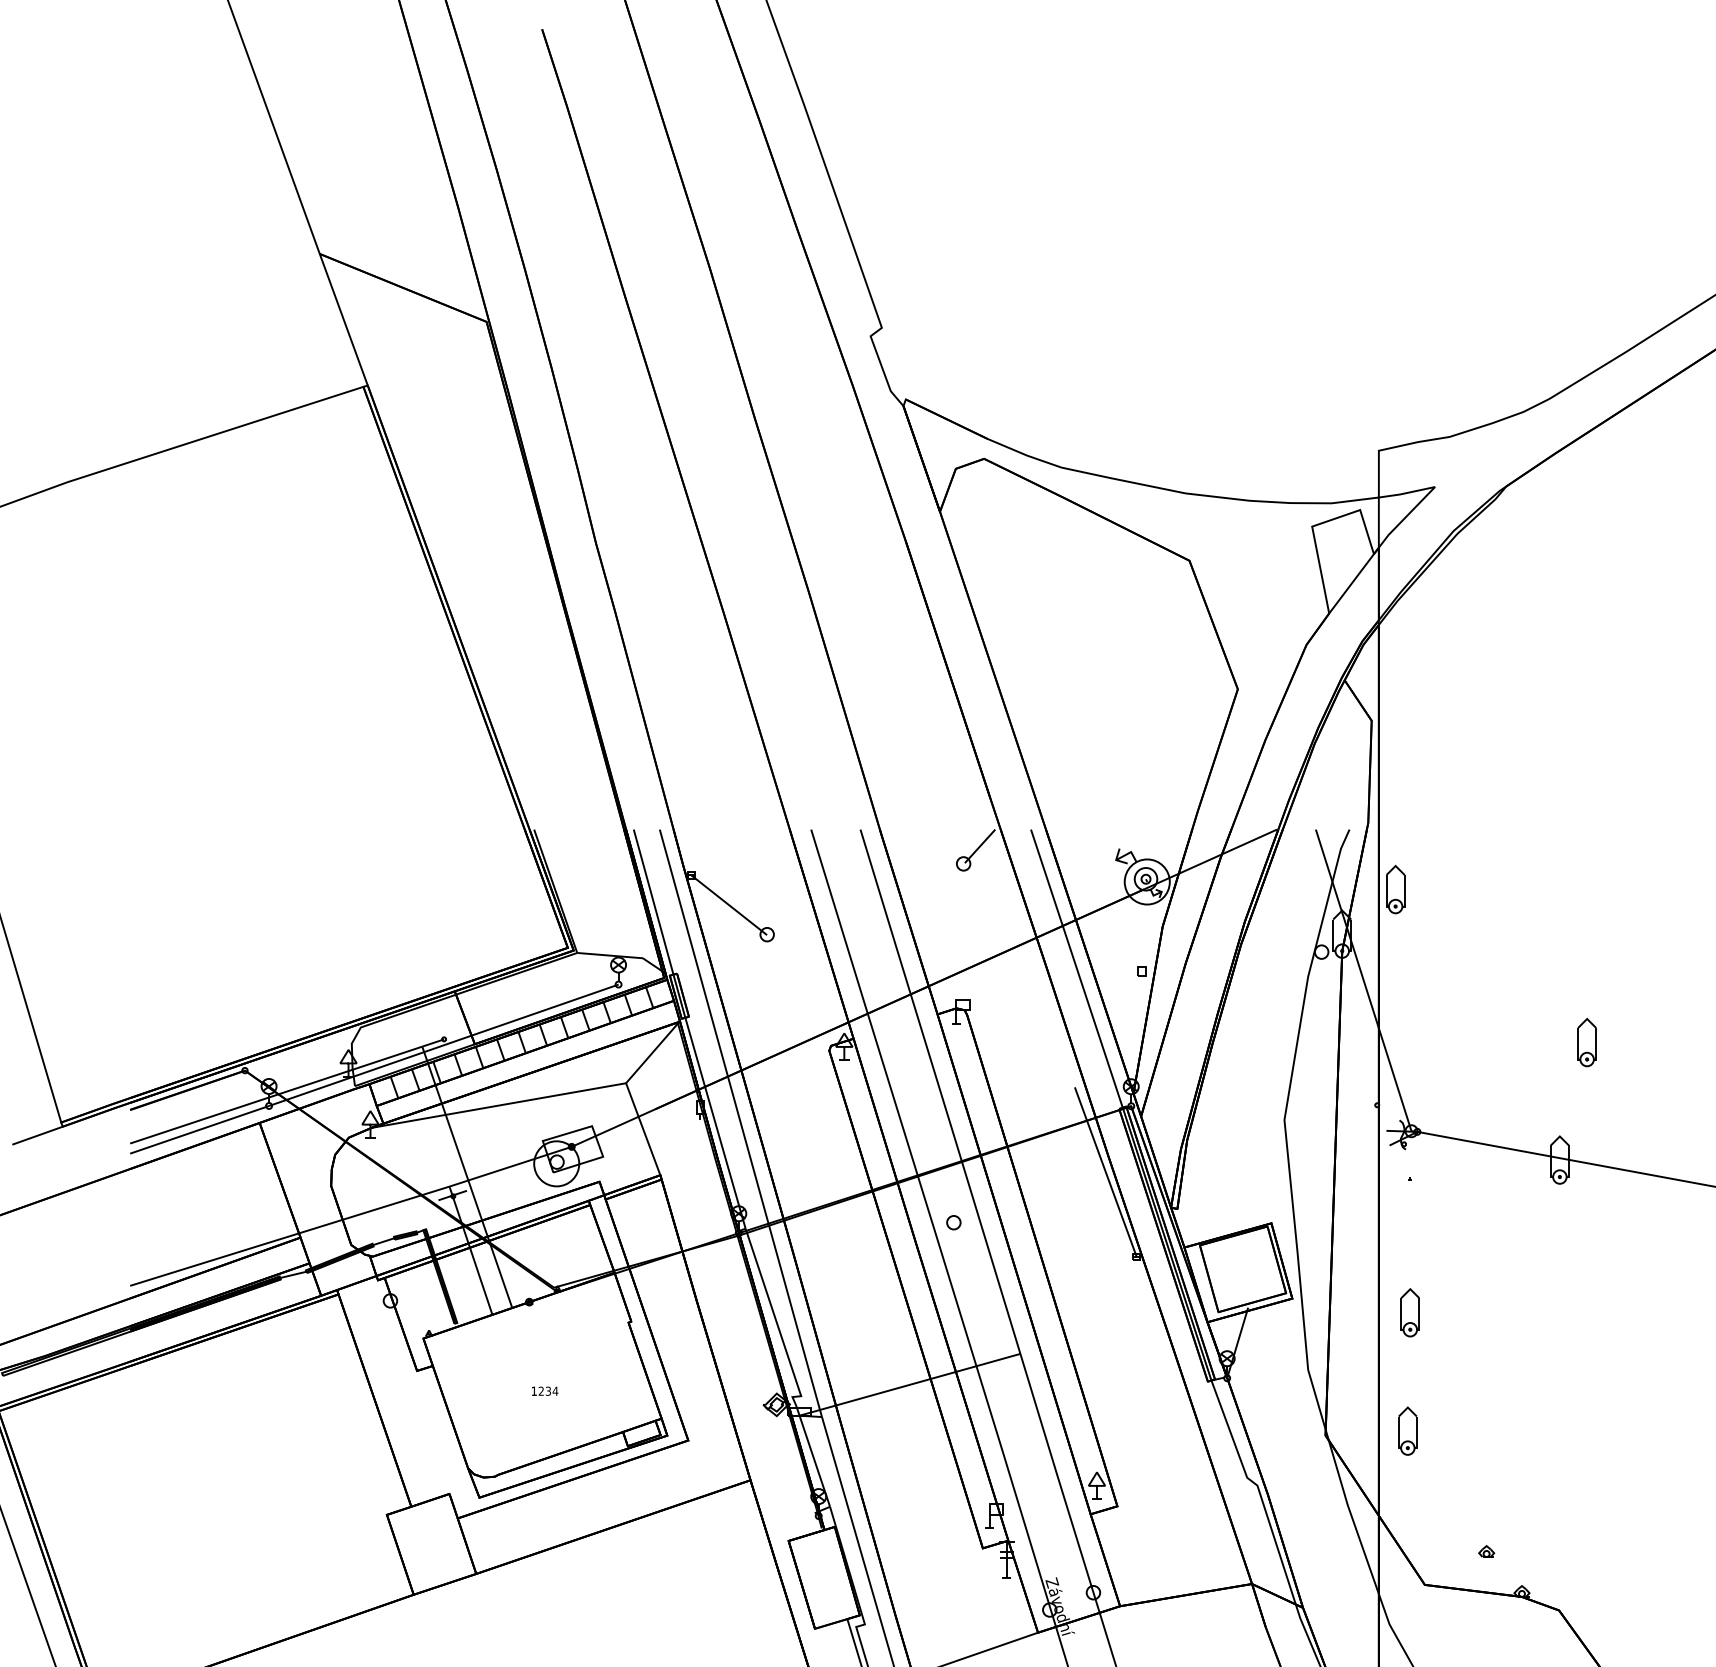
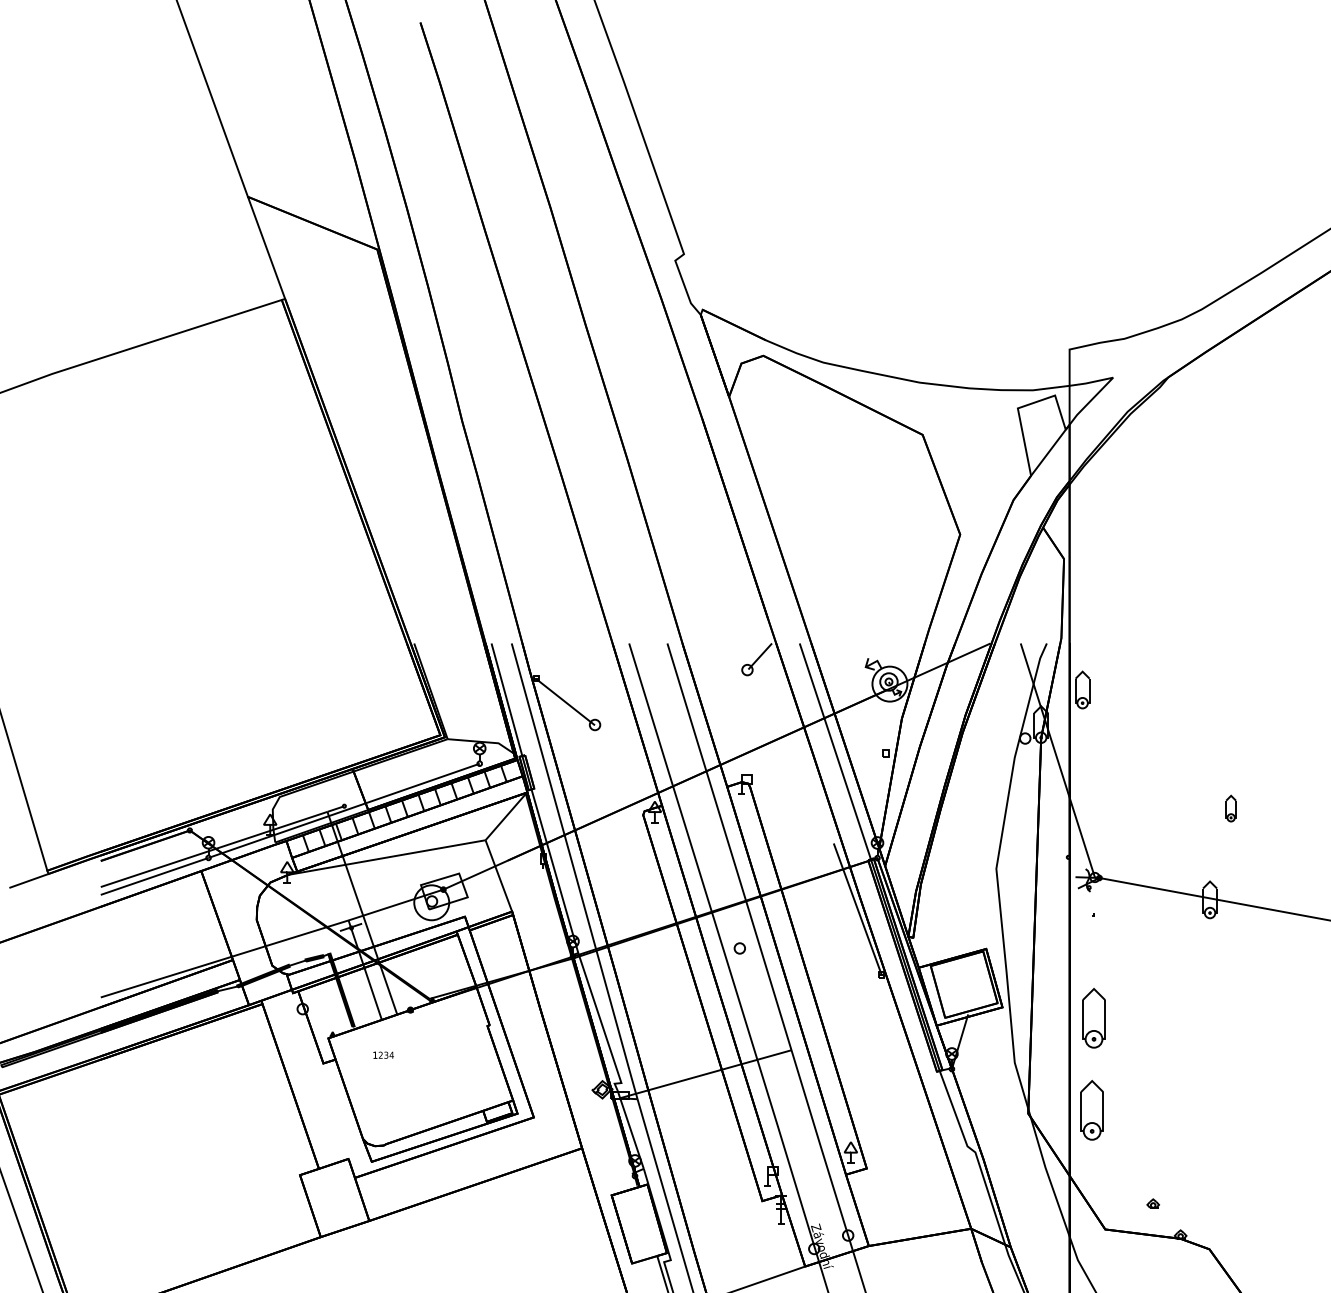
part: (1586, 1042) -> (1230, 808), size x0.7
part: (1409, 1312) -> (1093, 1018), size x1.6
text: (544, 1390) -> (383, 1054), moved
part: (1407, 1430) -> (1091, 1109), size x1.6

